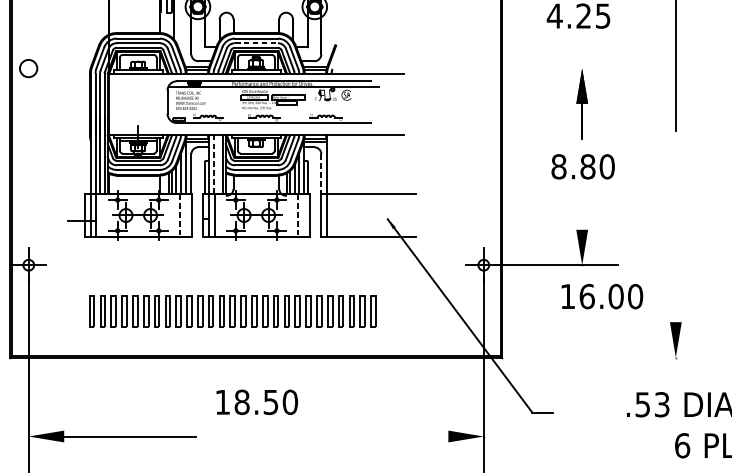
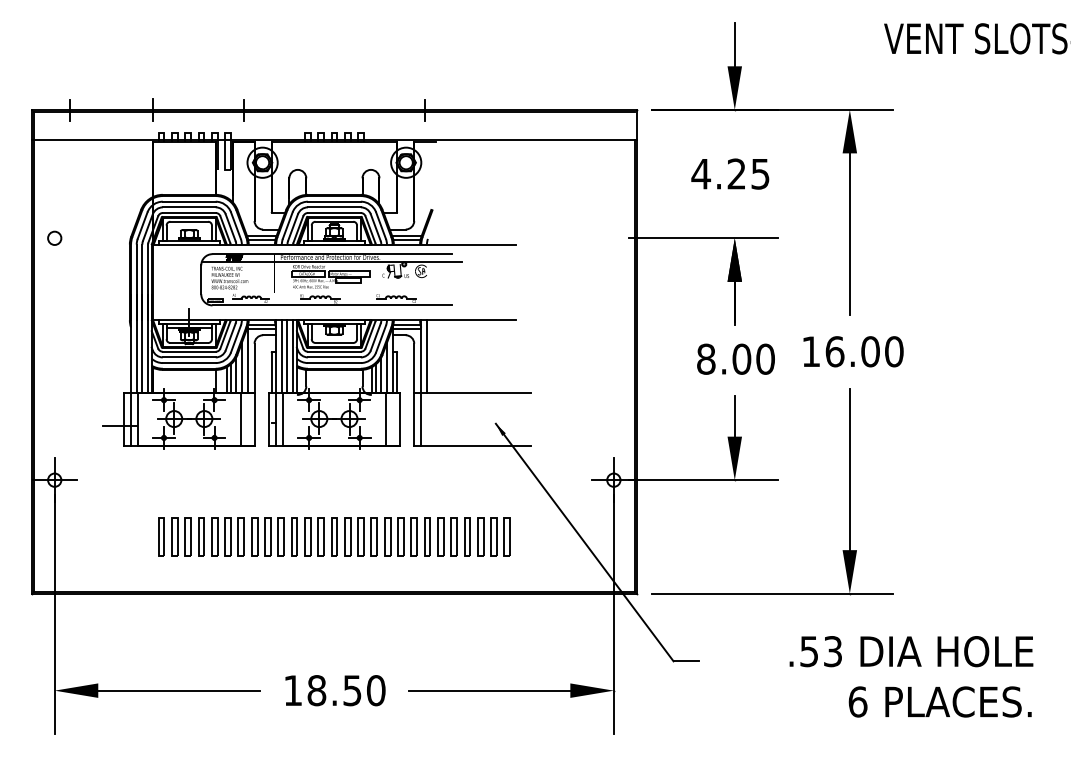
line: (256, 43) -> (334, 207), dashed -> solid
circle: (28, 67) -> (54, 237), size x0.62
line: (556, 68) -> (703, 238), added
part: (273, 101) -> (331, 279), moved
line: (213, 163) -> (281, 355), dashed -> solid
line: (218, 164) -> (287, 356), added
line: (331, 164) -> (426, 356), added
text: (587, 167) -> (741, 359), 8.80 -> 8.00
line: (321, 174) -> (414, 368), dashed -> solid
line: (581, 213) -> (734, 416), added
line: (179, 215) -> (240, 419), dashed -> solid
line: (297, 215) -> (385, 419), dashed -> solid
line: (675, 256) -> (849, 469), added
text: (602, 296) -> (853, 351), moved
part: (232, 311) -> (334, 536), moved
line: (612, 357) -> (772, 593), added
text: (257, 402) -> (335, 690), moved
line: (382, 436) -> (489, 690), added

